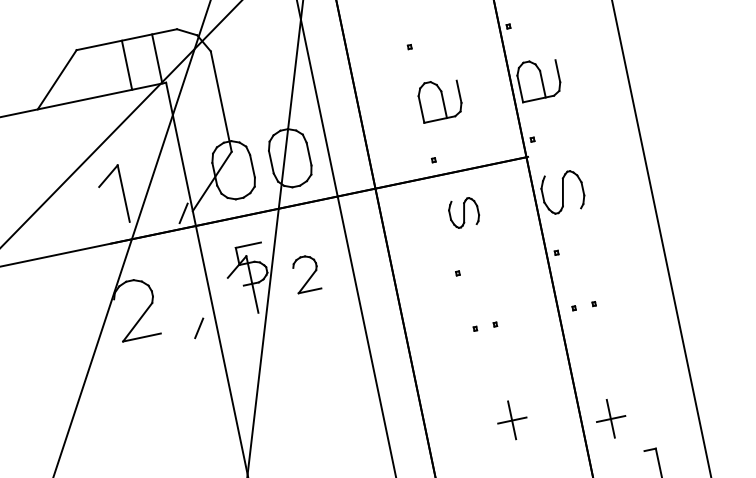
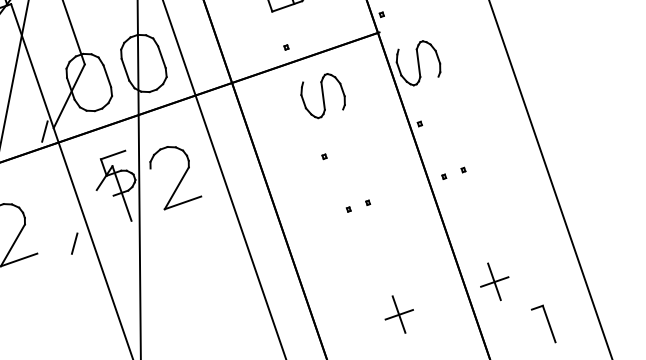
part: (463, 212) -> (322, 95), size x1.43
part: (307, 274) -> (175, 176), size x1.67
part: (512, 420) -> (399, 314), moved

